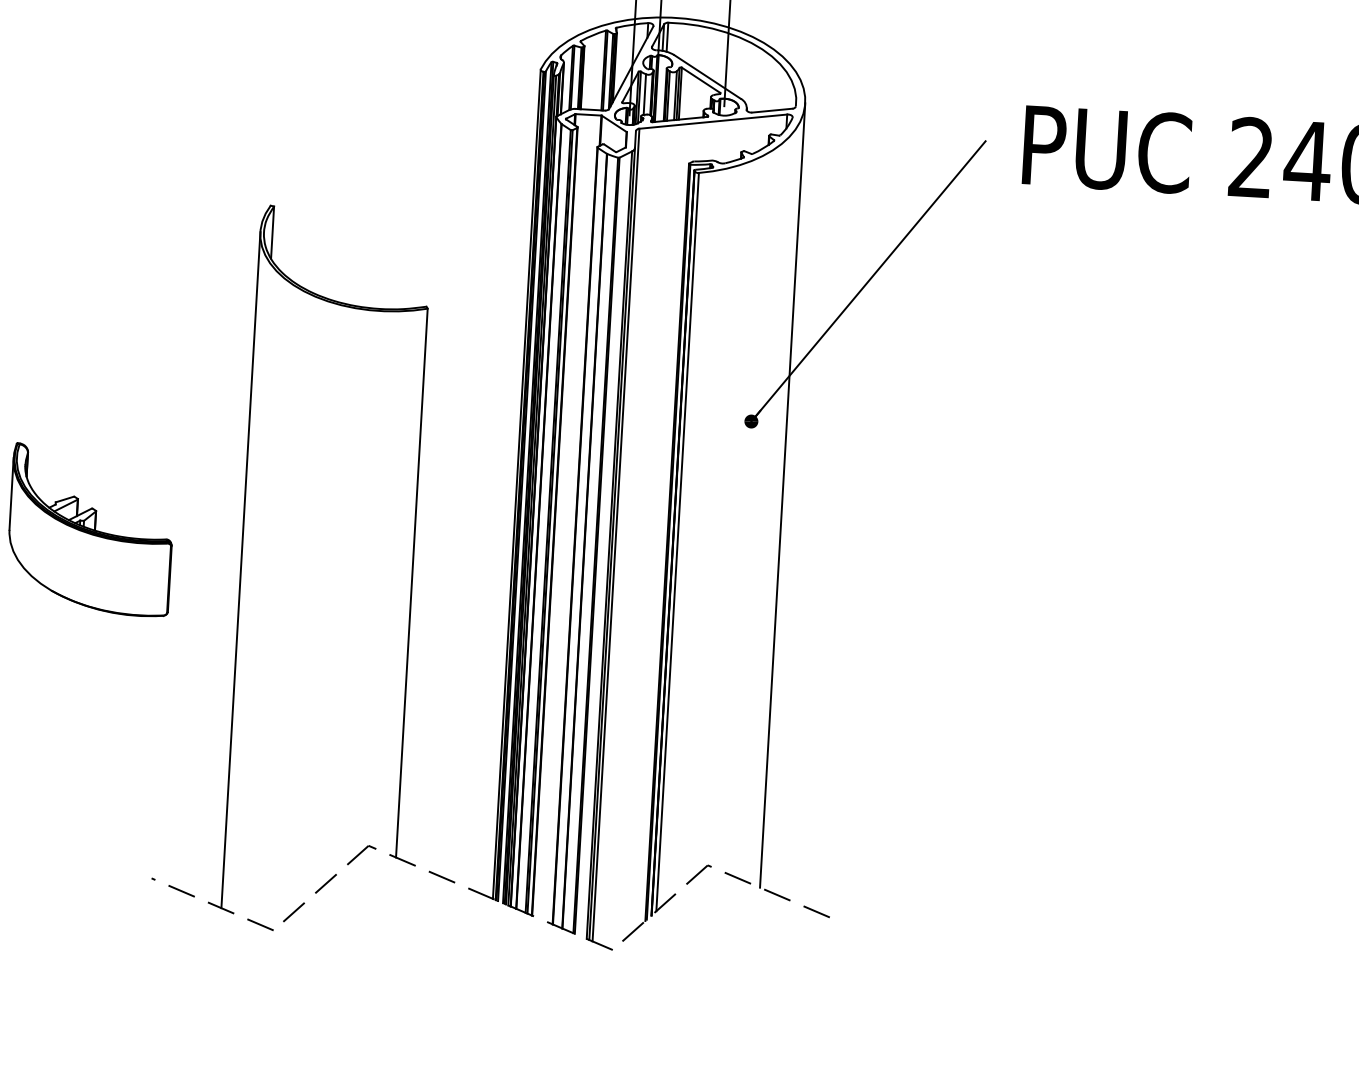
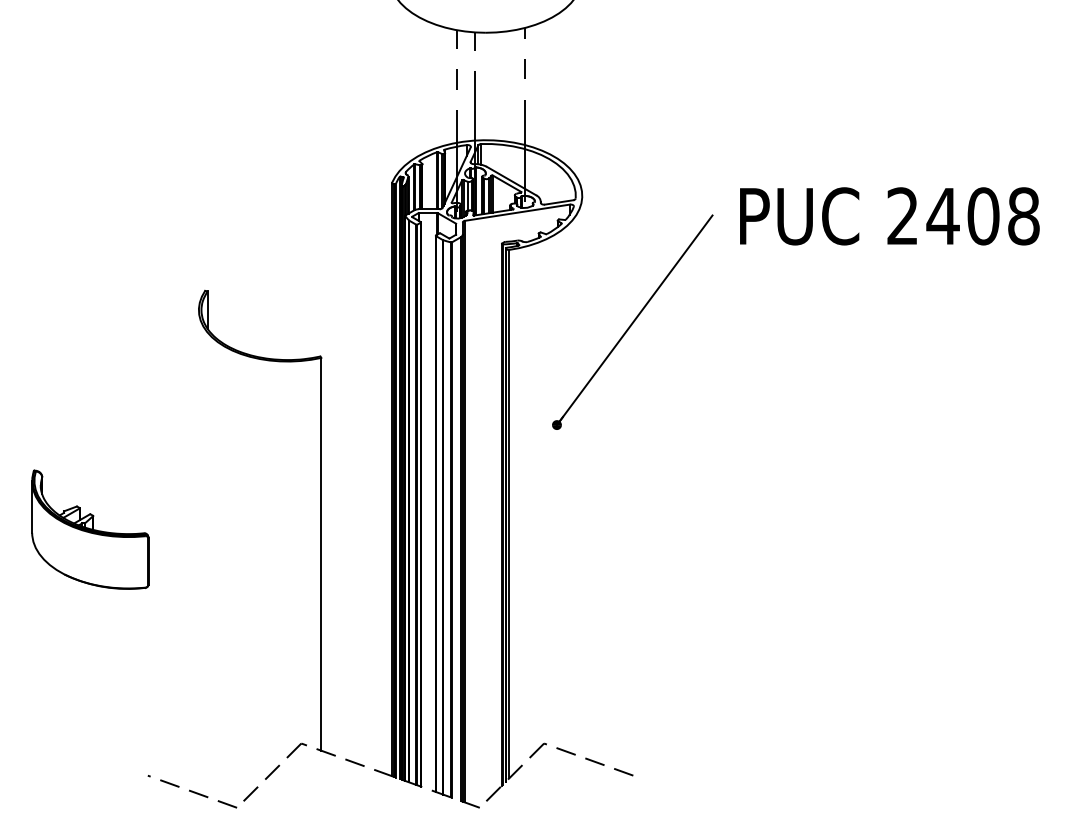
line: (782, 495) -> (582, 476), removed
line: (240, 570) -> (198, 552), removed

